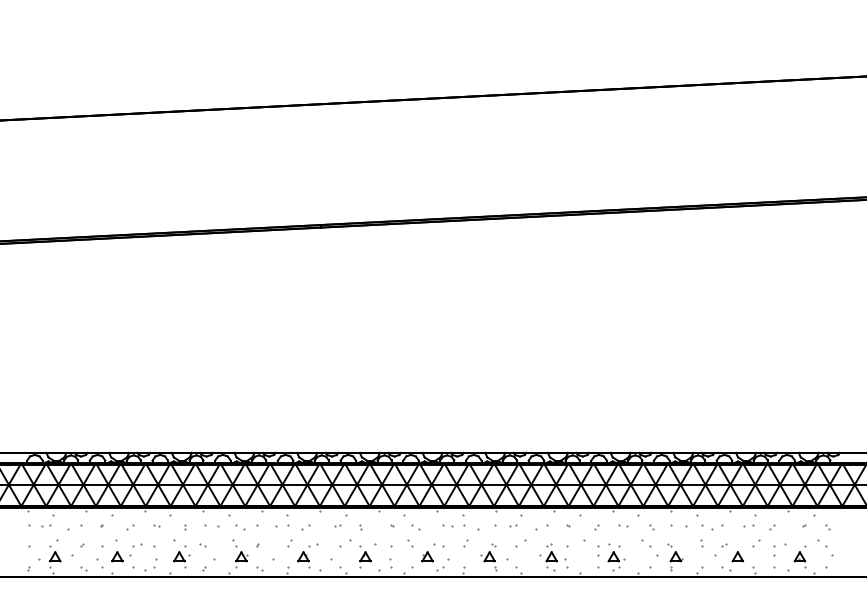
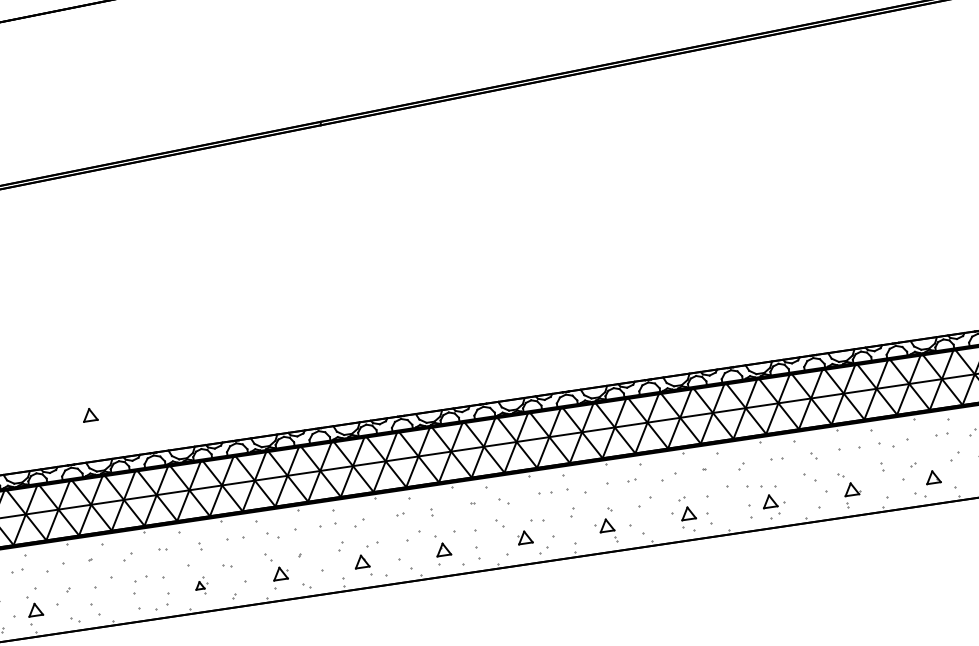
part: (598, 550) -> (748, 496), size x1.6
part: (117, 556) -> (90, 414), moved
part: (181, 556) -> (201, 584), size x0.6

